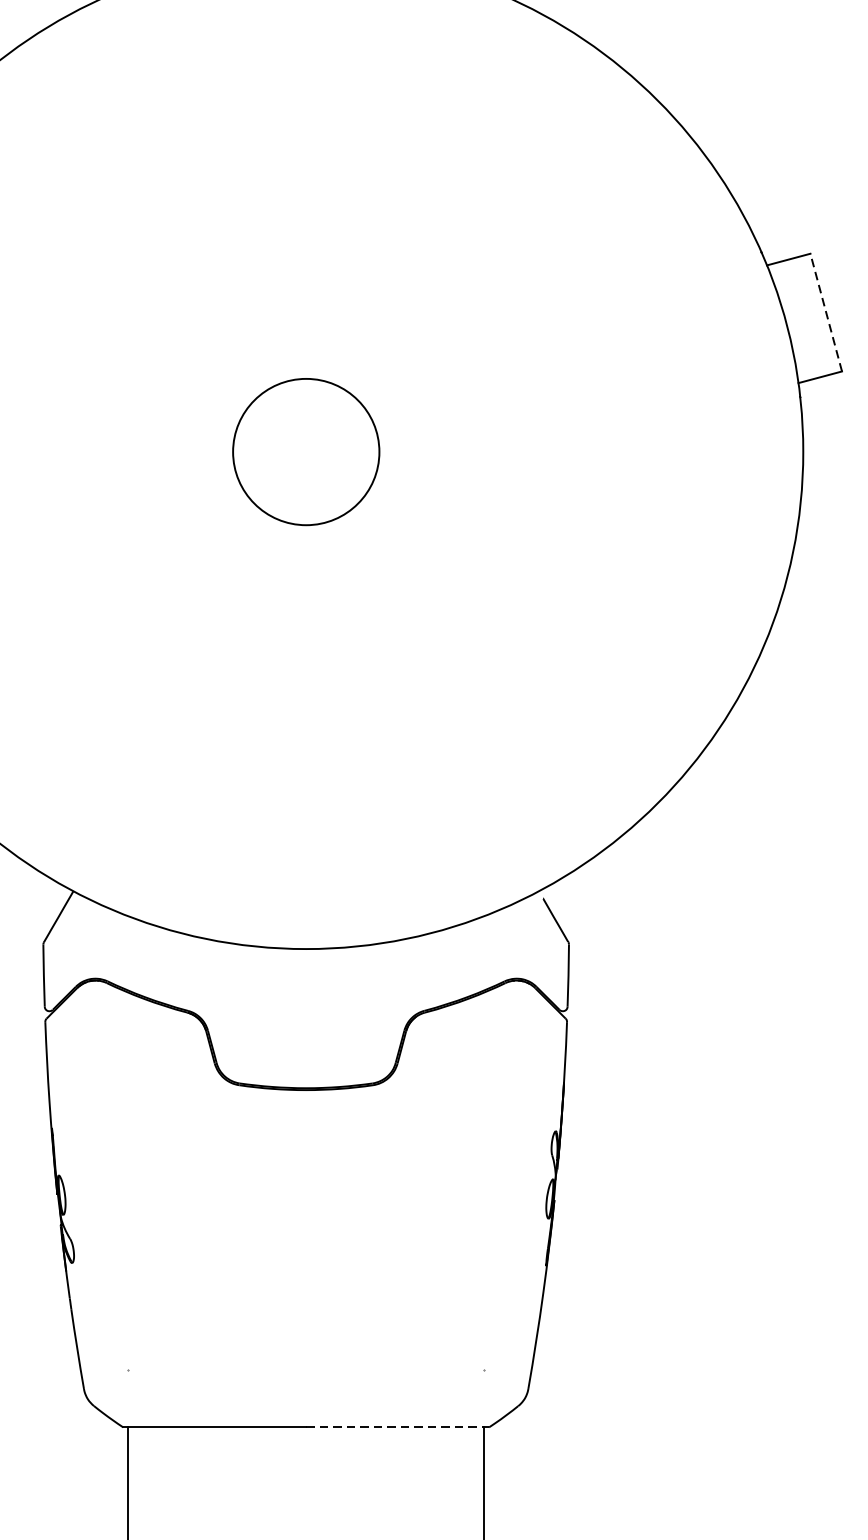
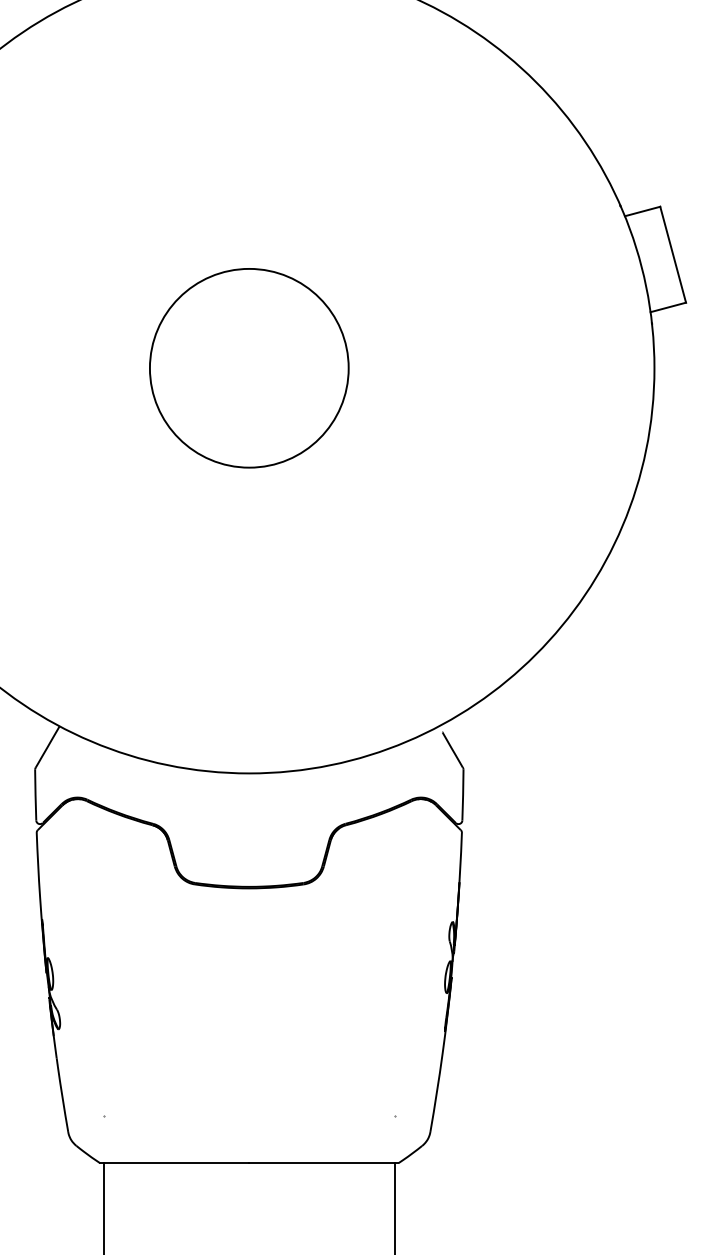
line: (826, 312) -> (673, 254), dashed -> solid
circle: (306, 452) -> (249, 368), size x1.67
line: (397, 1427) -> (323, 1163), dashed -> solid

